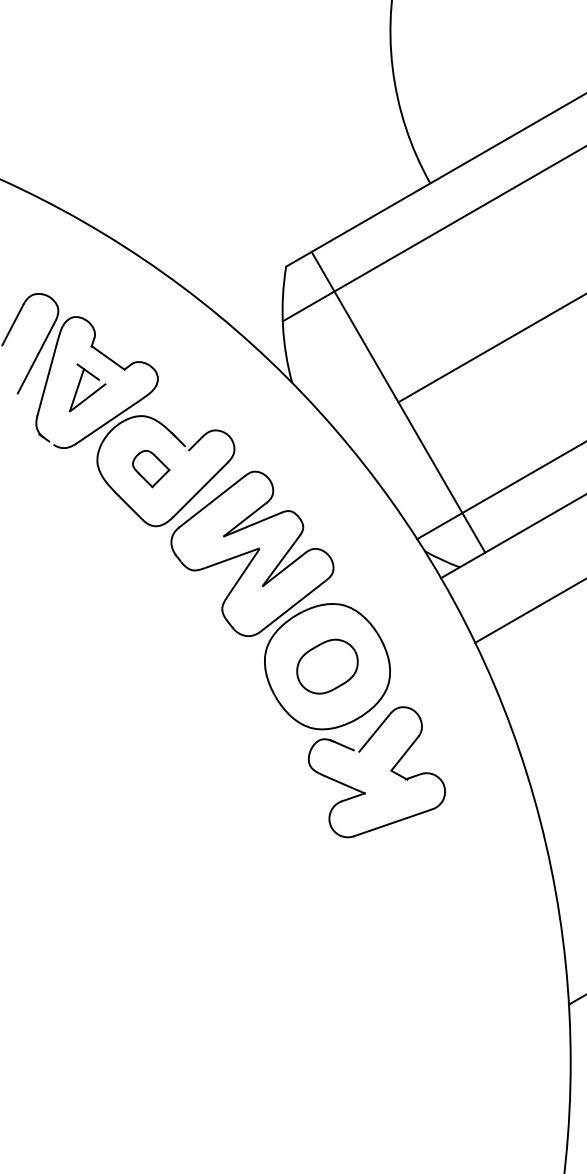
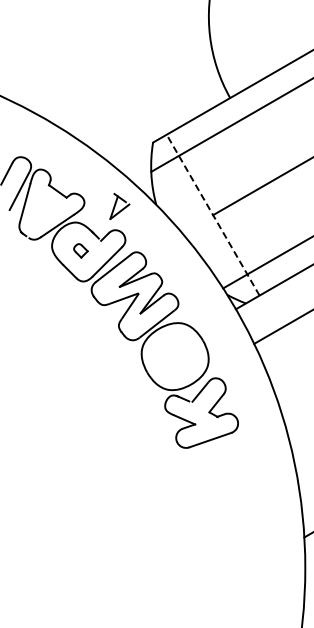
part: (86, 387) -> (119, 206), moved
line: (399, 402) -> (213, 215), solid -> dashed
part: (150, 468) -> (80, 250), size x0.7
part: (328, 666) -> (175, 356), removed

